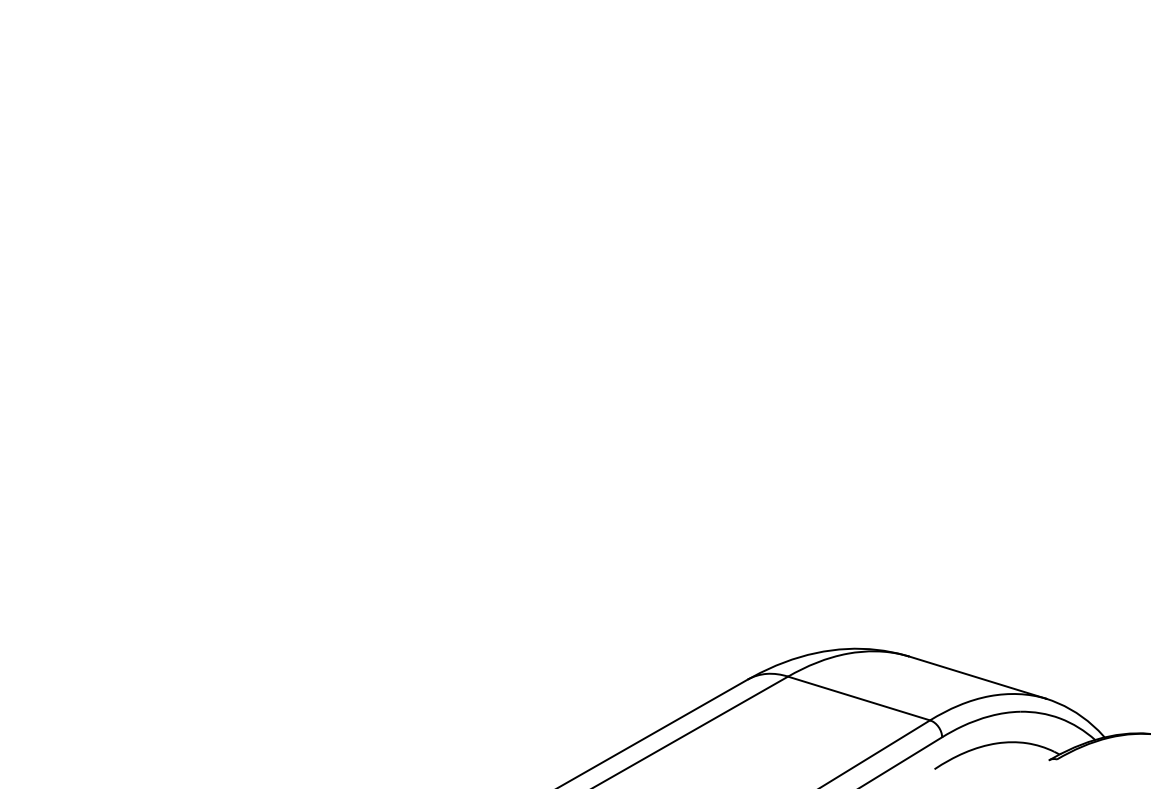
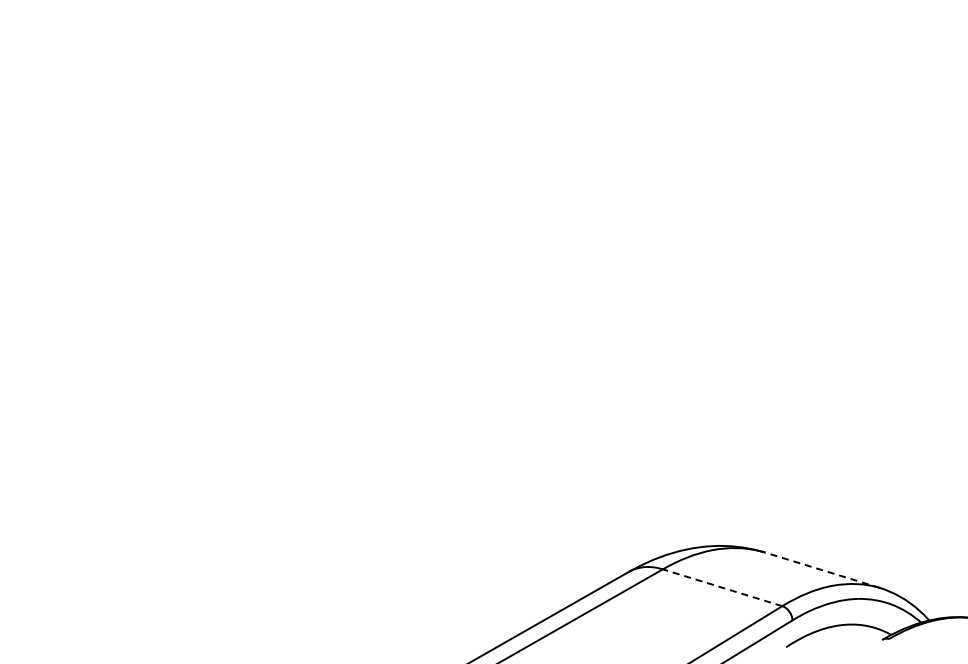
line: (976, 677) -> (821, 570), solid -> dashed
line: (858, 698) -> (722, 587), solid -> dashed

